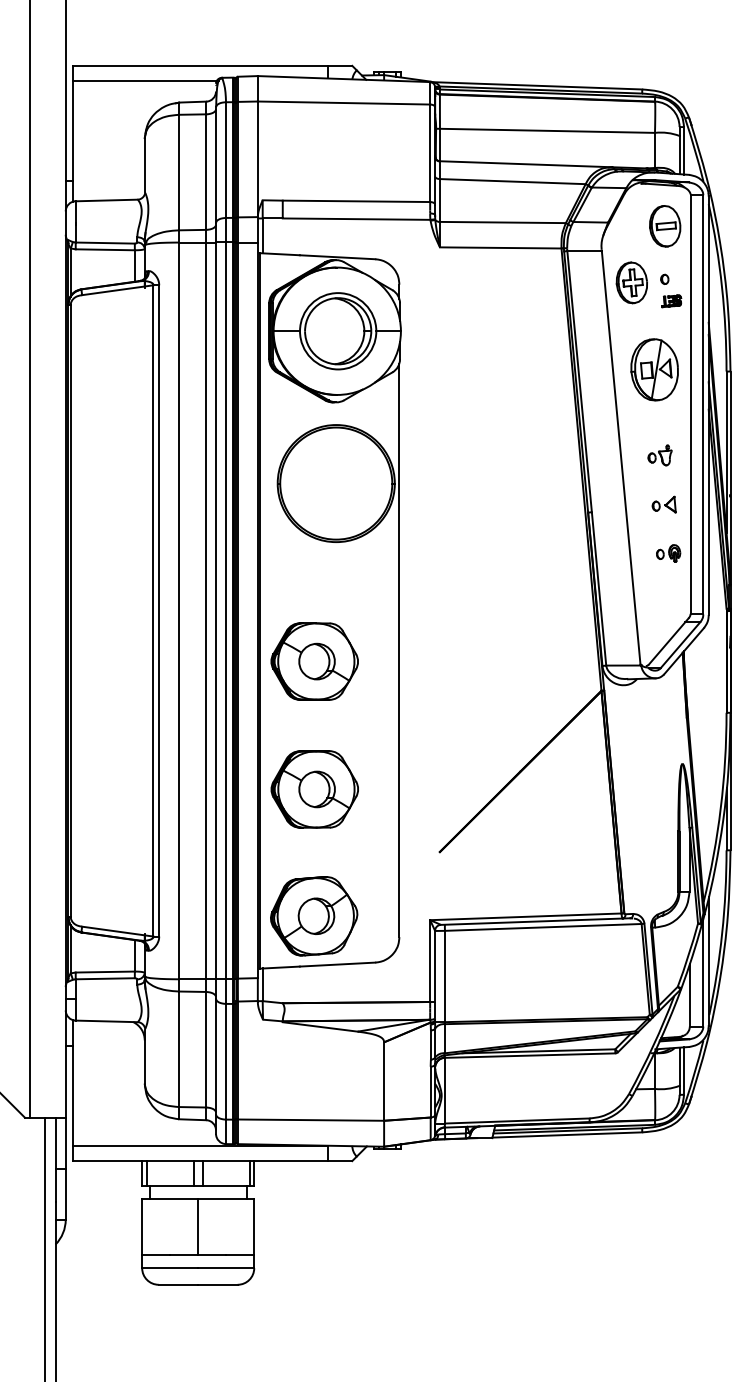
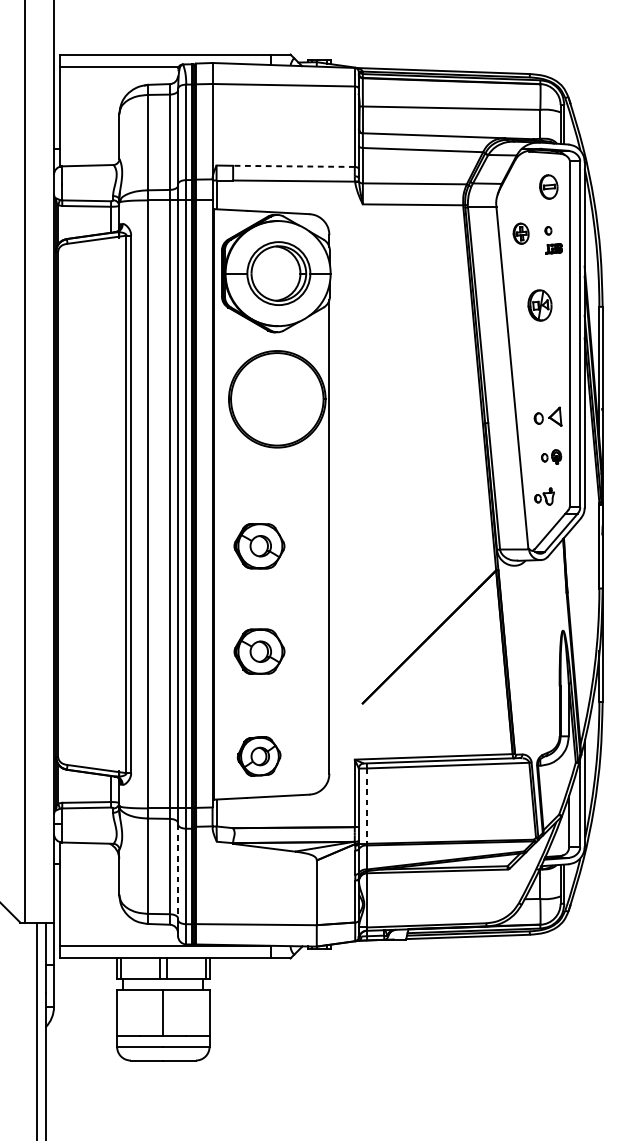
line: (356, 201) -> (293, 166), solid -> dashed
part: (665, 226) -> (549, 187), size x0.7
part: (631, 282) -> (520, 233), size x0.6
part: (654, 369) -> (539, 305), size x0.6
part: (659, 455) -> (544, 496), moved
part: (663, 504) -> (547, 416), size x1.4
part: (314, 661) -> (259, 546), size x0.7
part: (314, 789) -> (259, 651), size x0.7
part: (314, 916) -> (259, 756), size x0.6
line: (444, 976) -> (366, 806), solid -> dashed
line: (216, 1056) -> (178, 872), solid -> dashed

